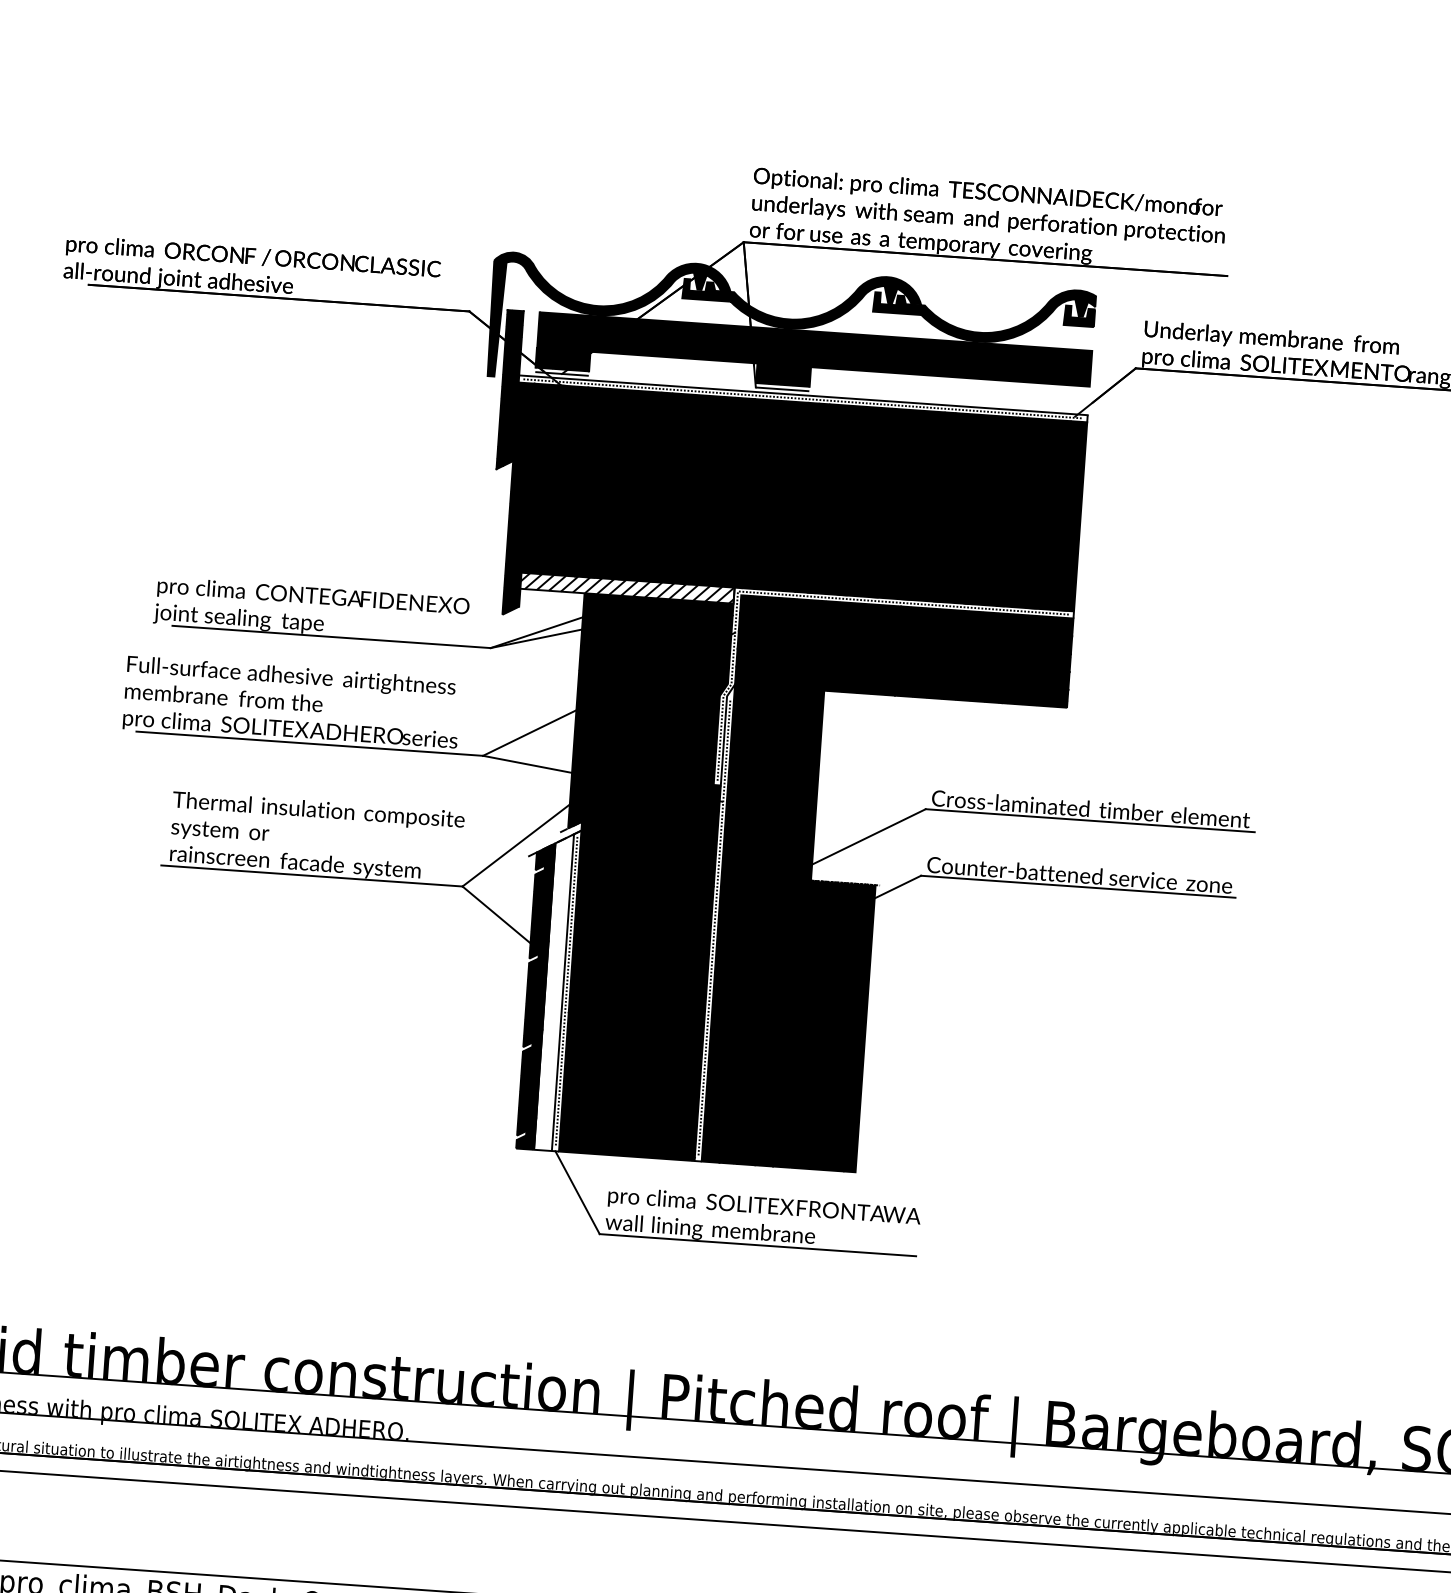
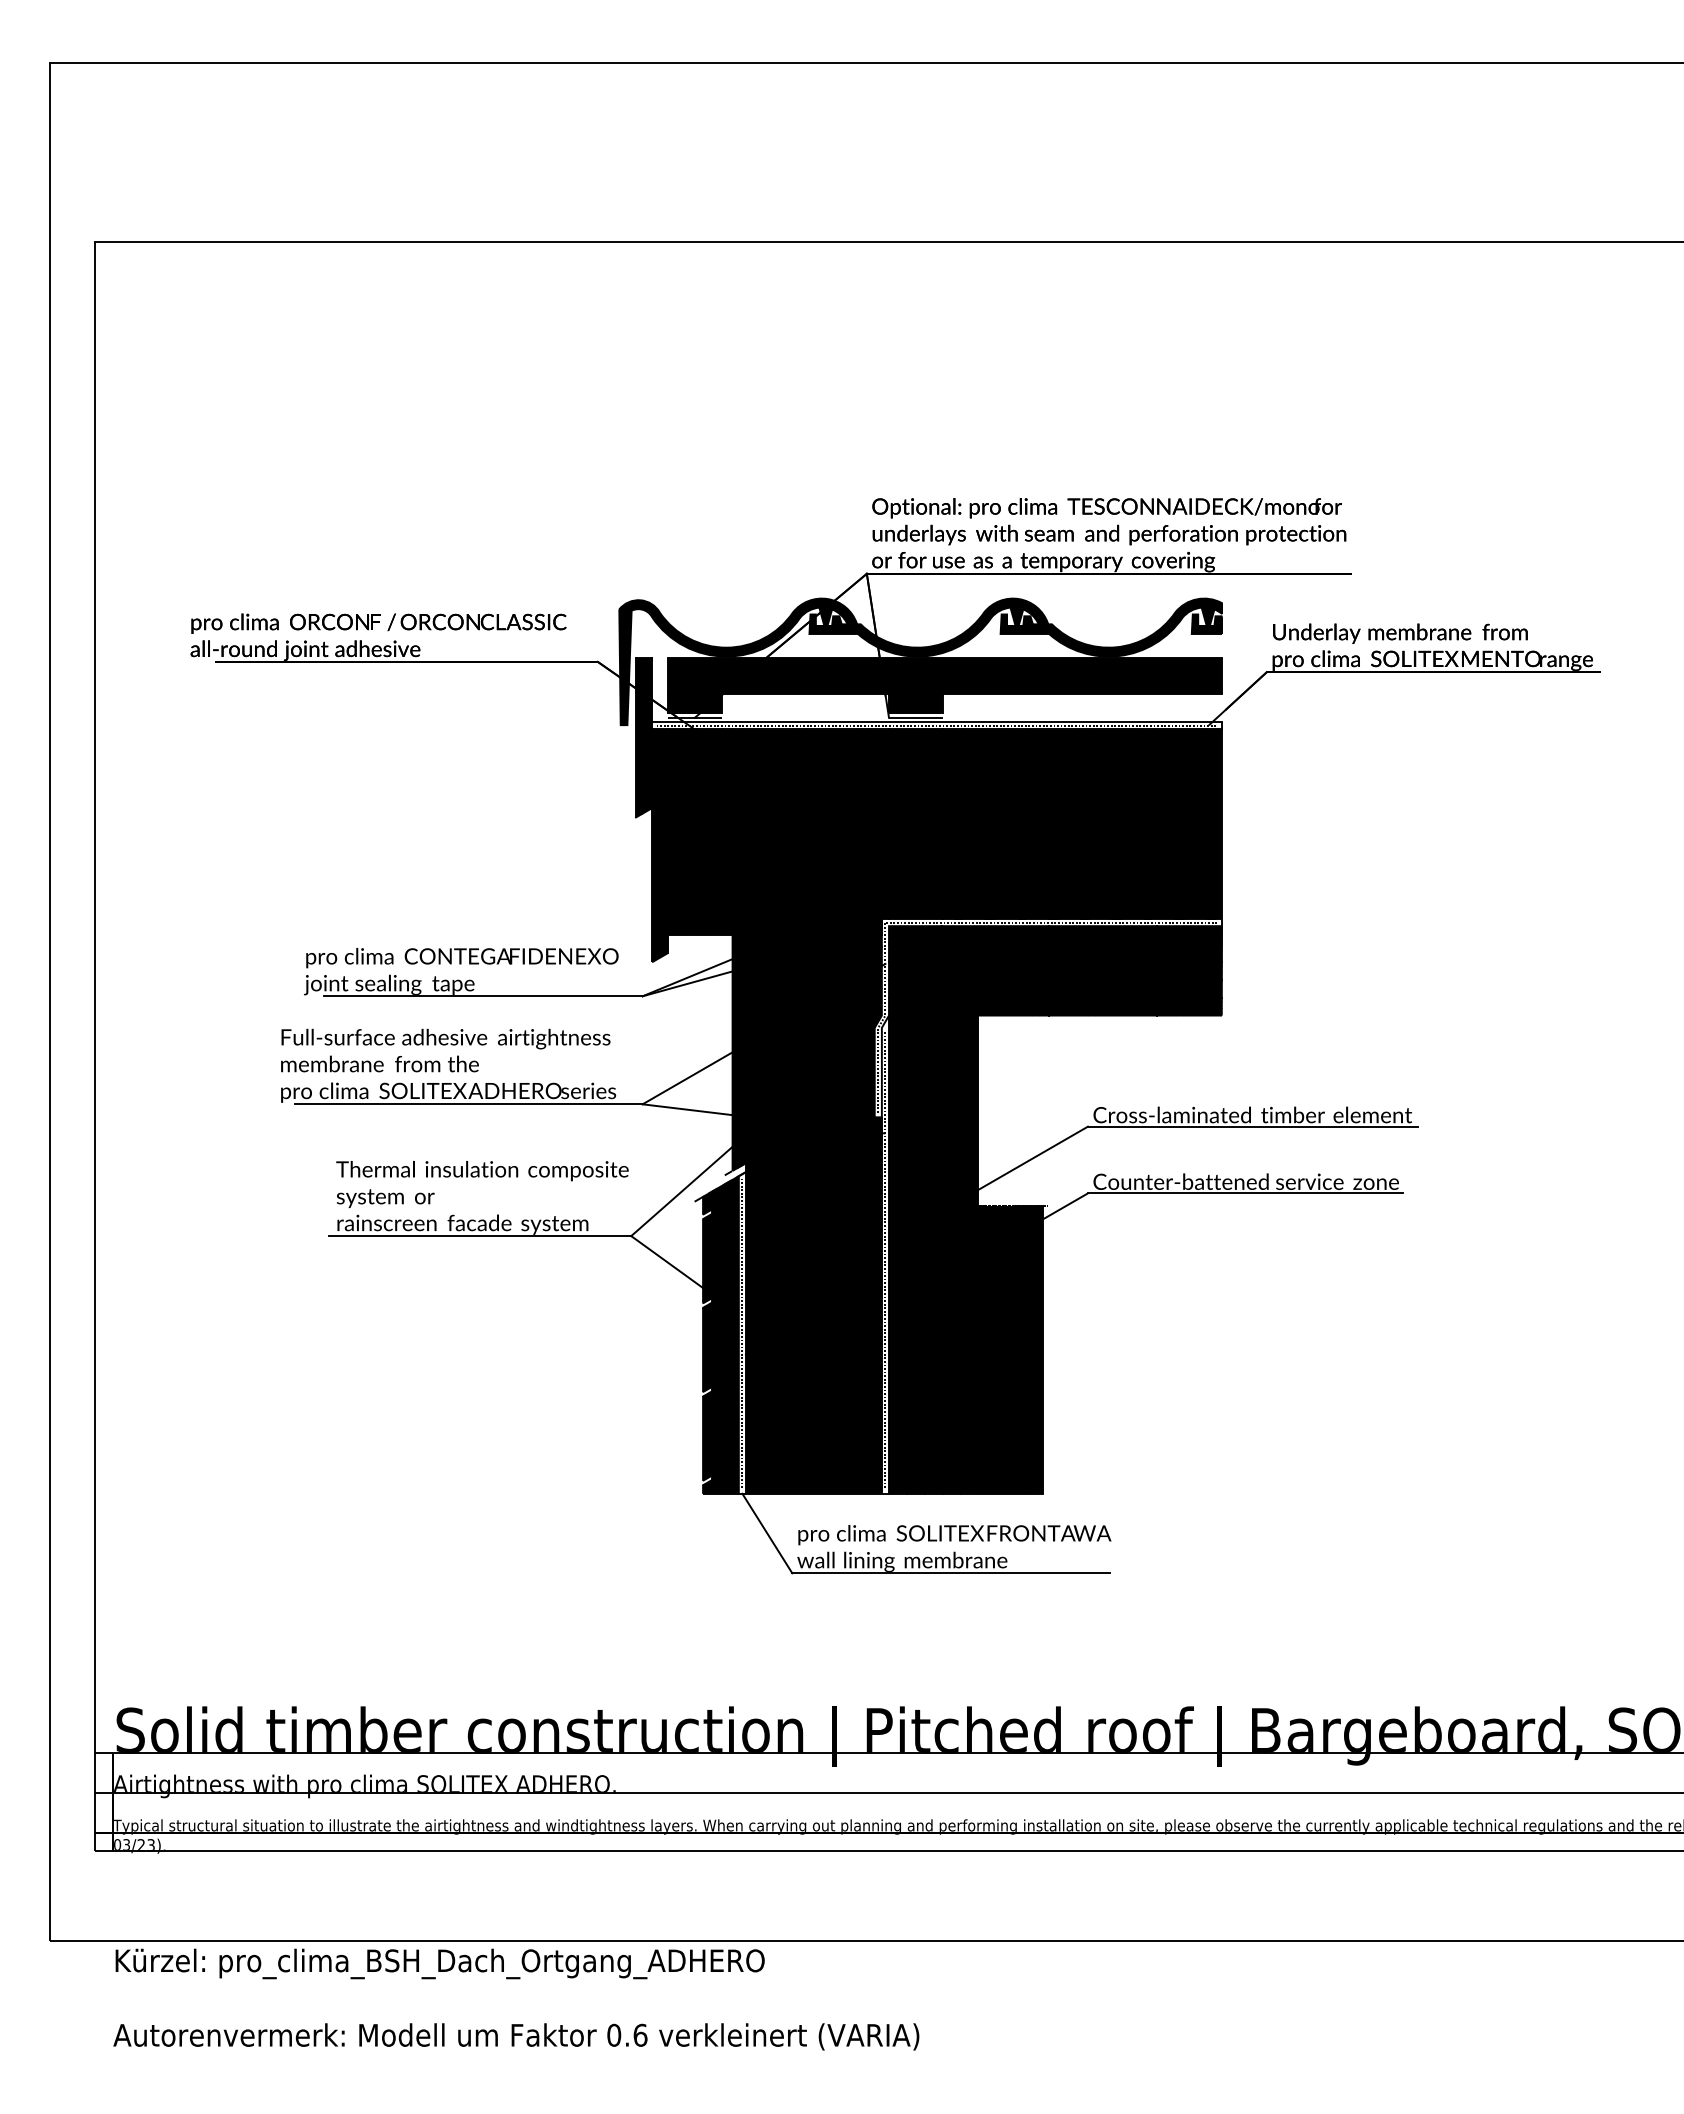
fill: (626, 588) -> (774, 927), added
fill: (553, 991) -> (729, 1334), added

